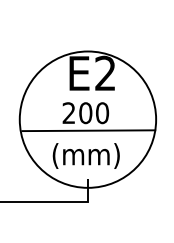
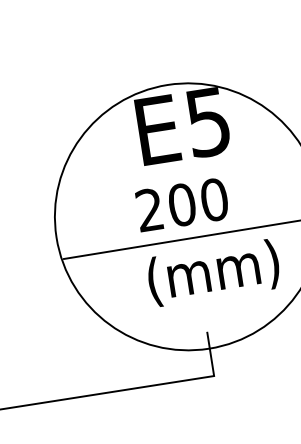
text: (105, 73) -> (208, 122), E2 -> E5
text: (85, 155) -> (212, 272), moved

